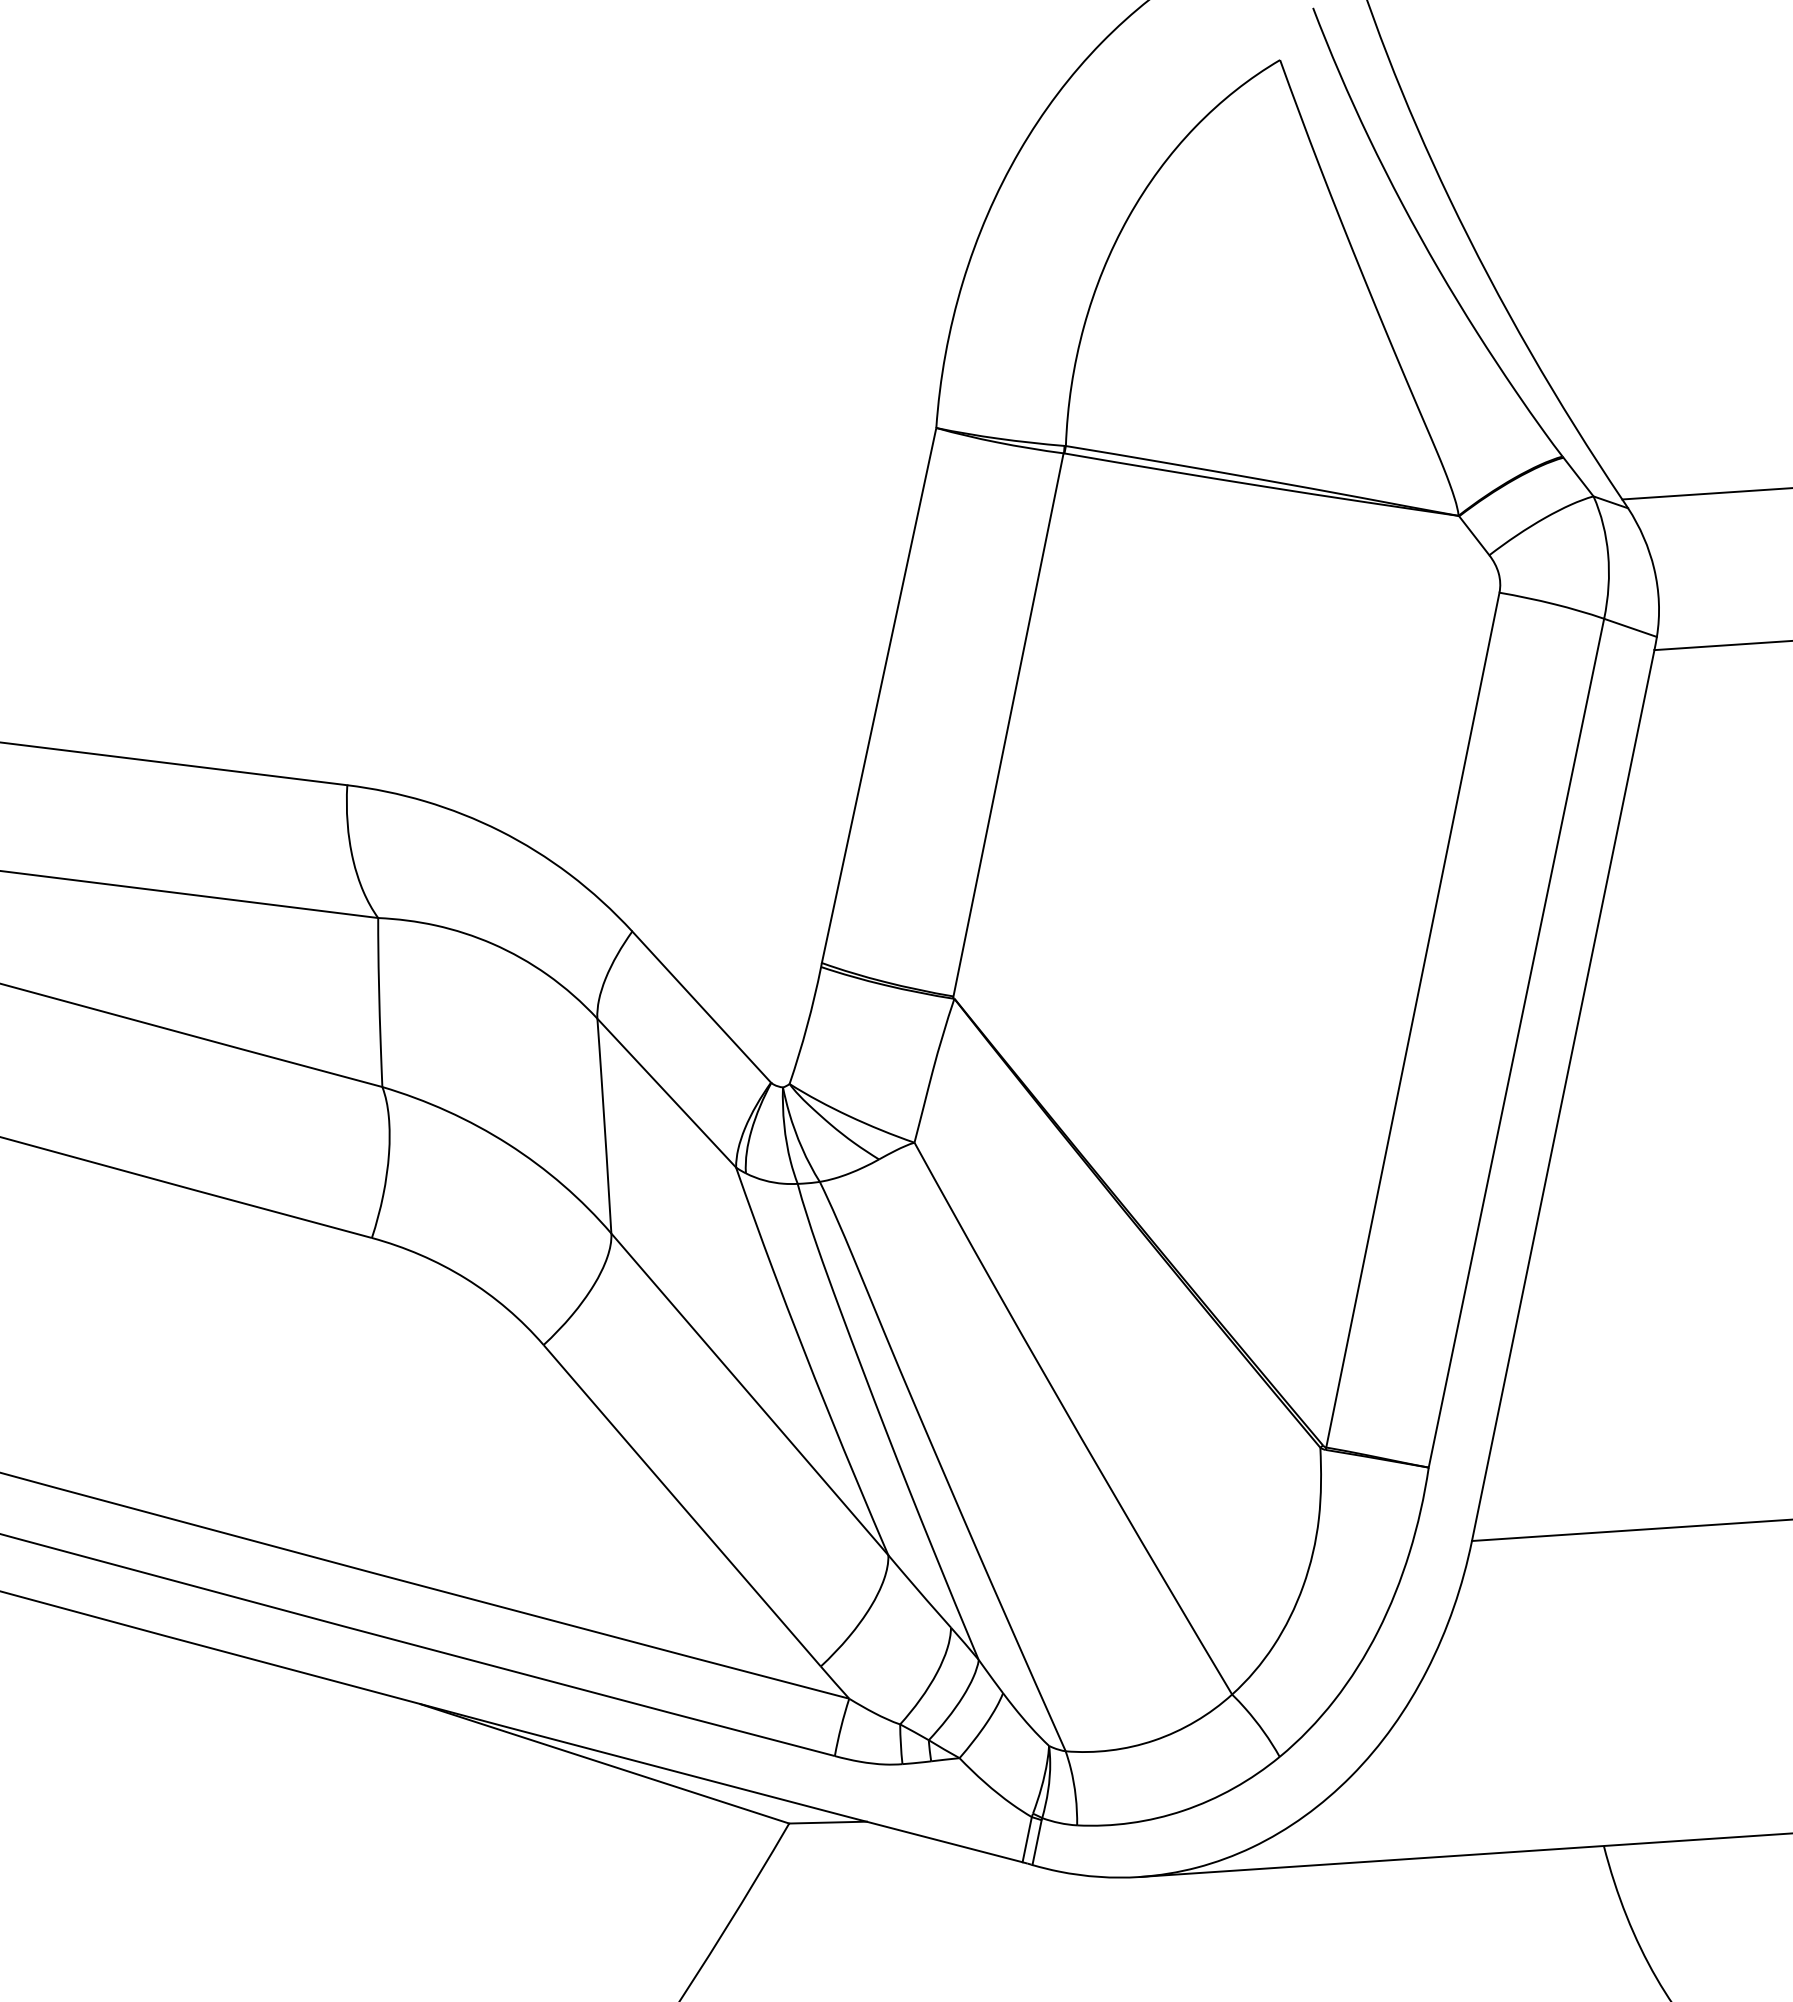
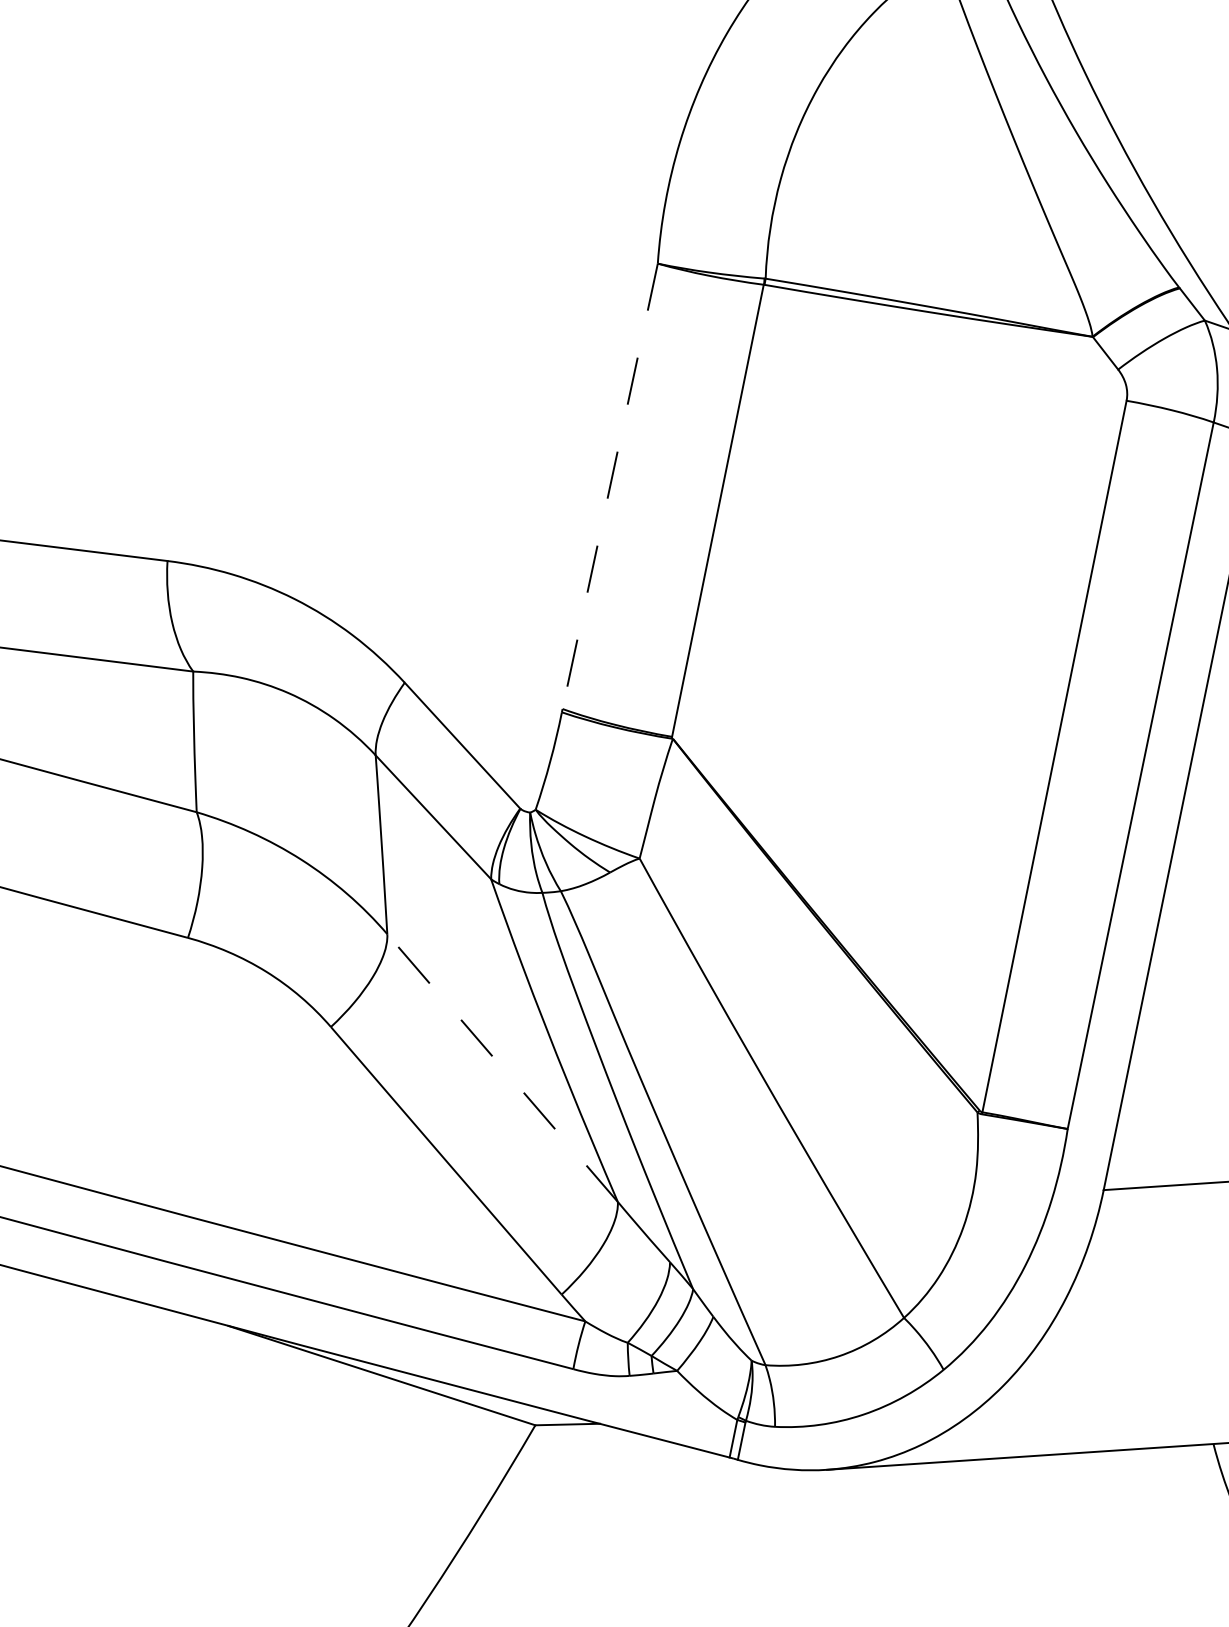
line: (879, 695) -> (610, 486), solid -> dashed
line: (749, 1394) -> (502, 1068), solid -> dashed

